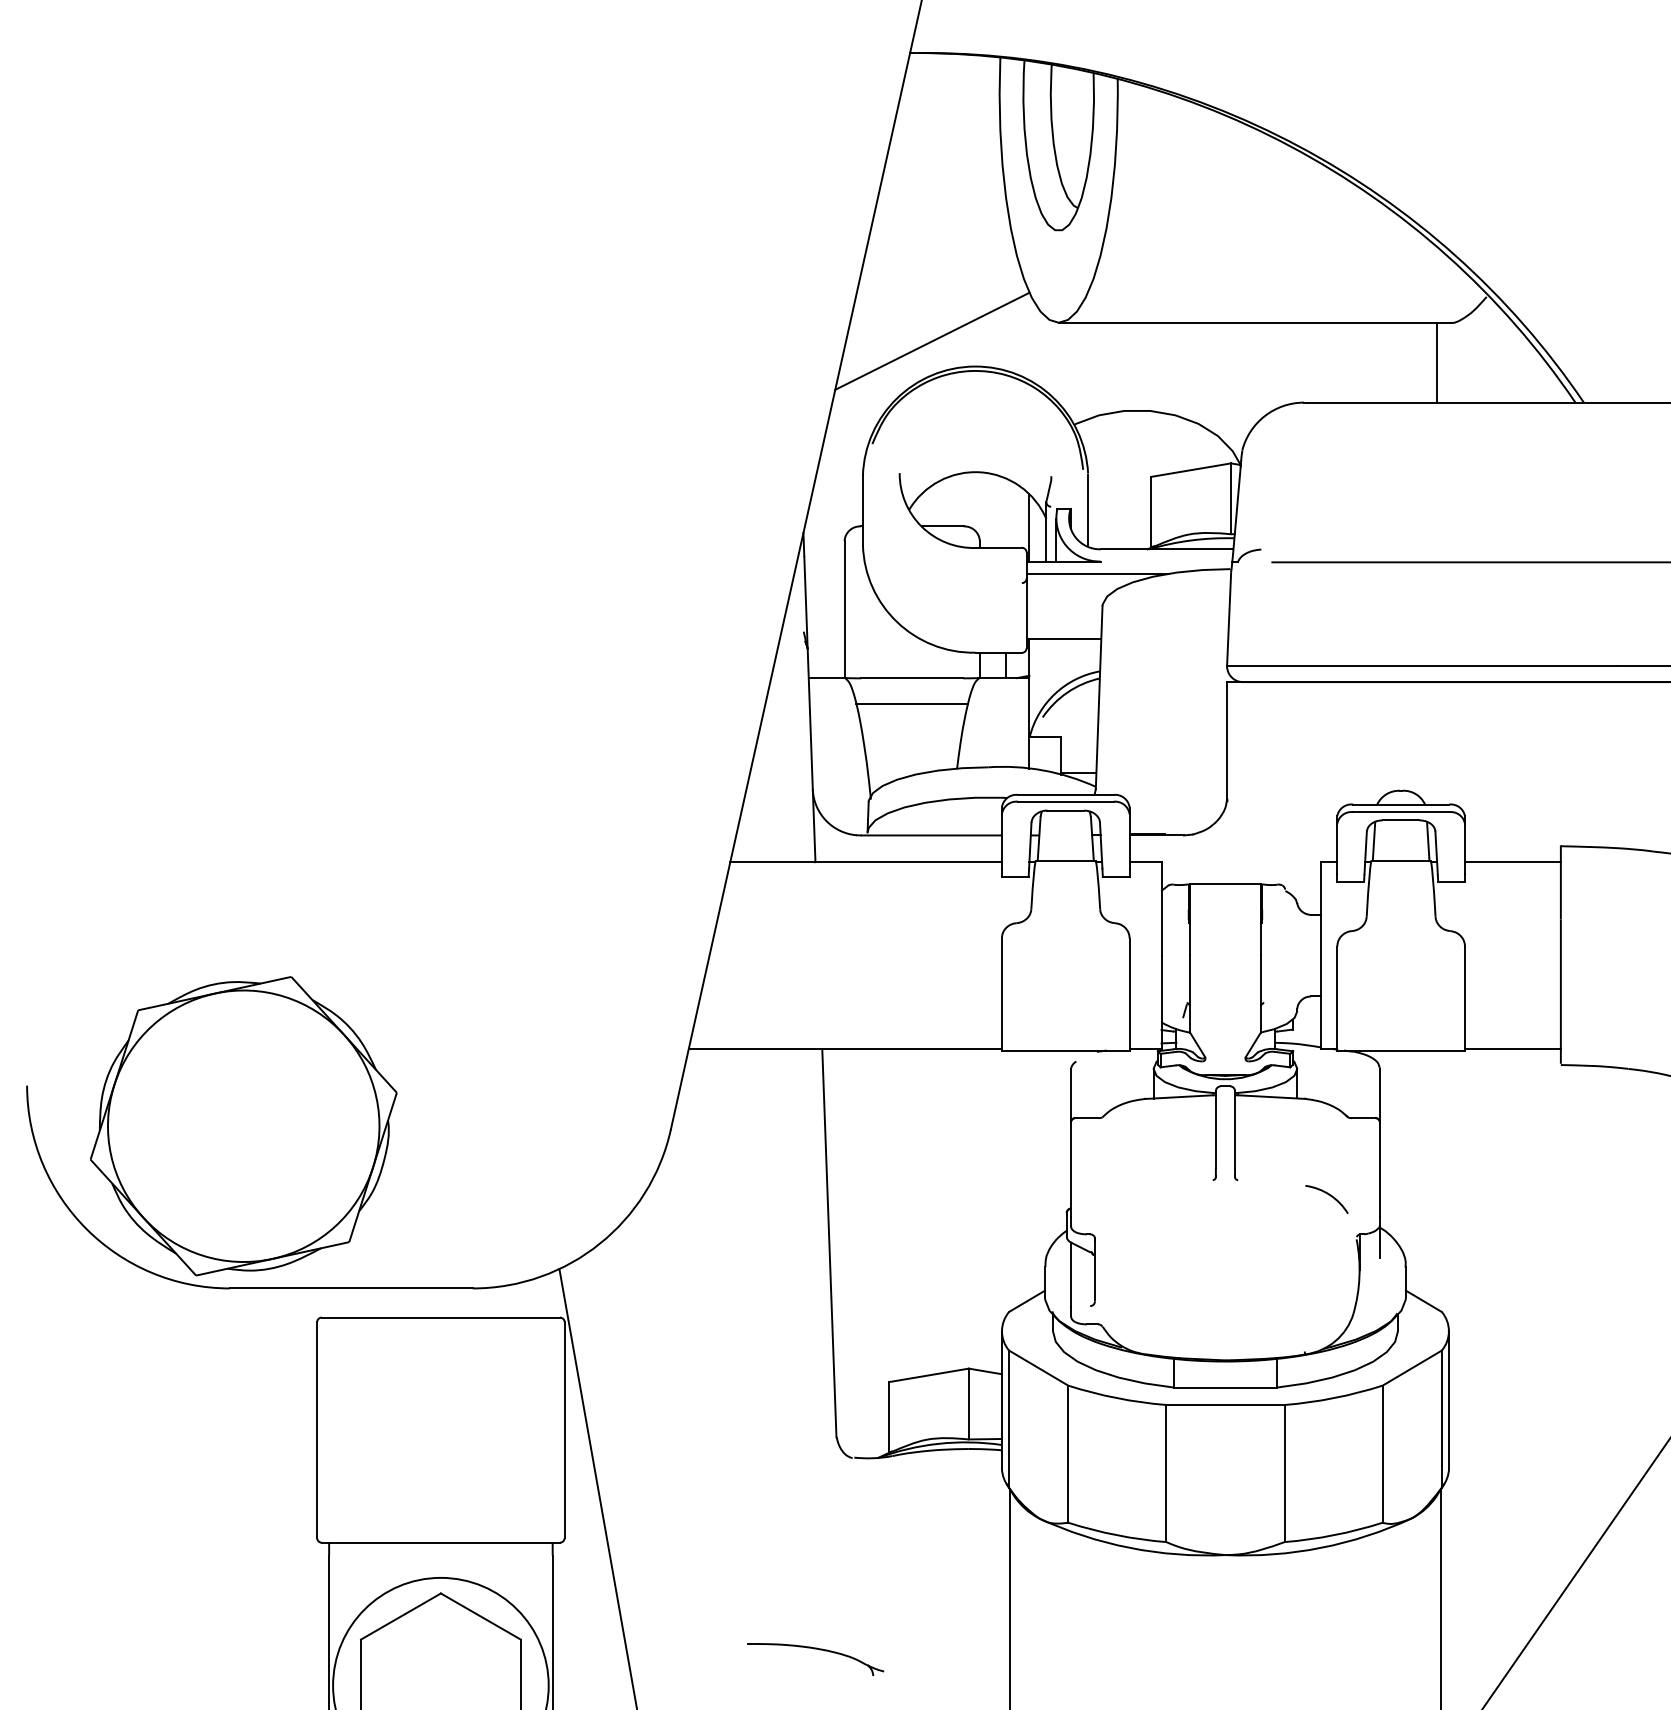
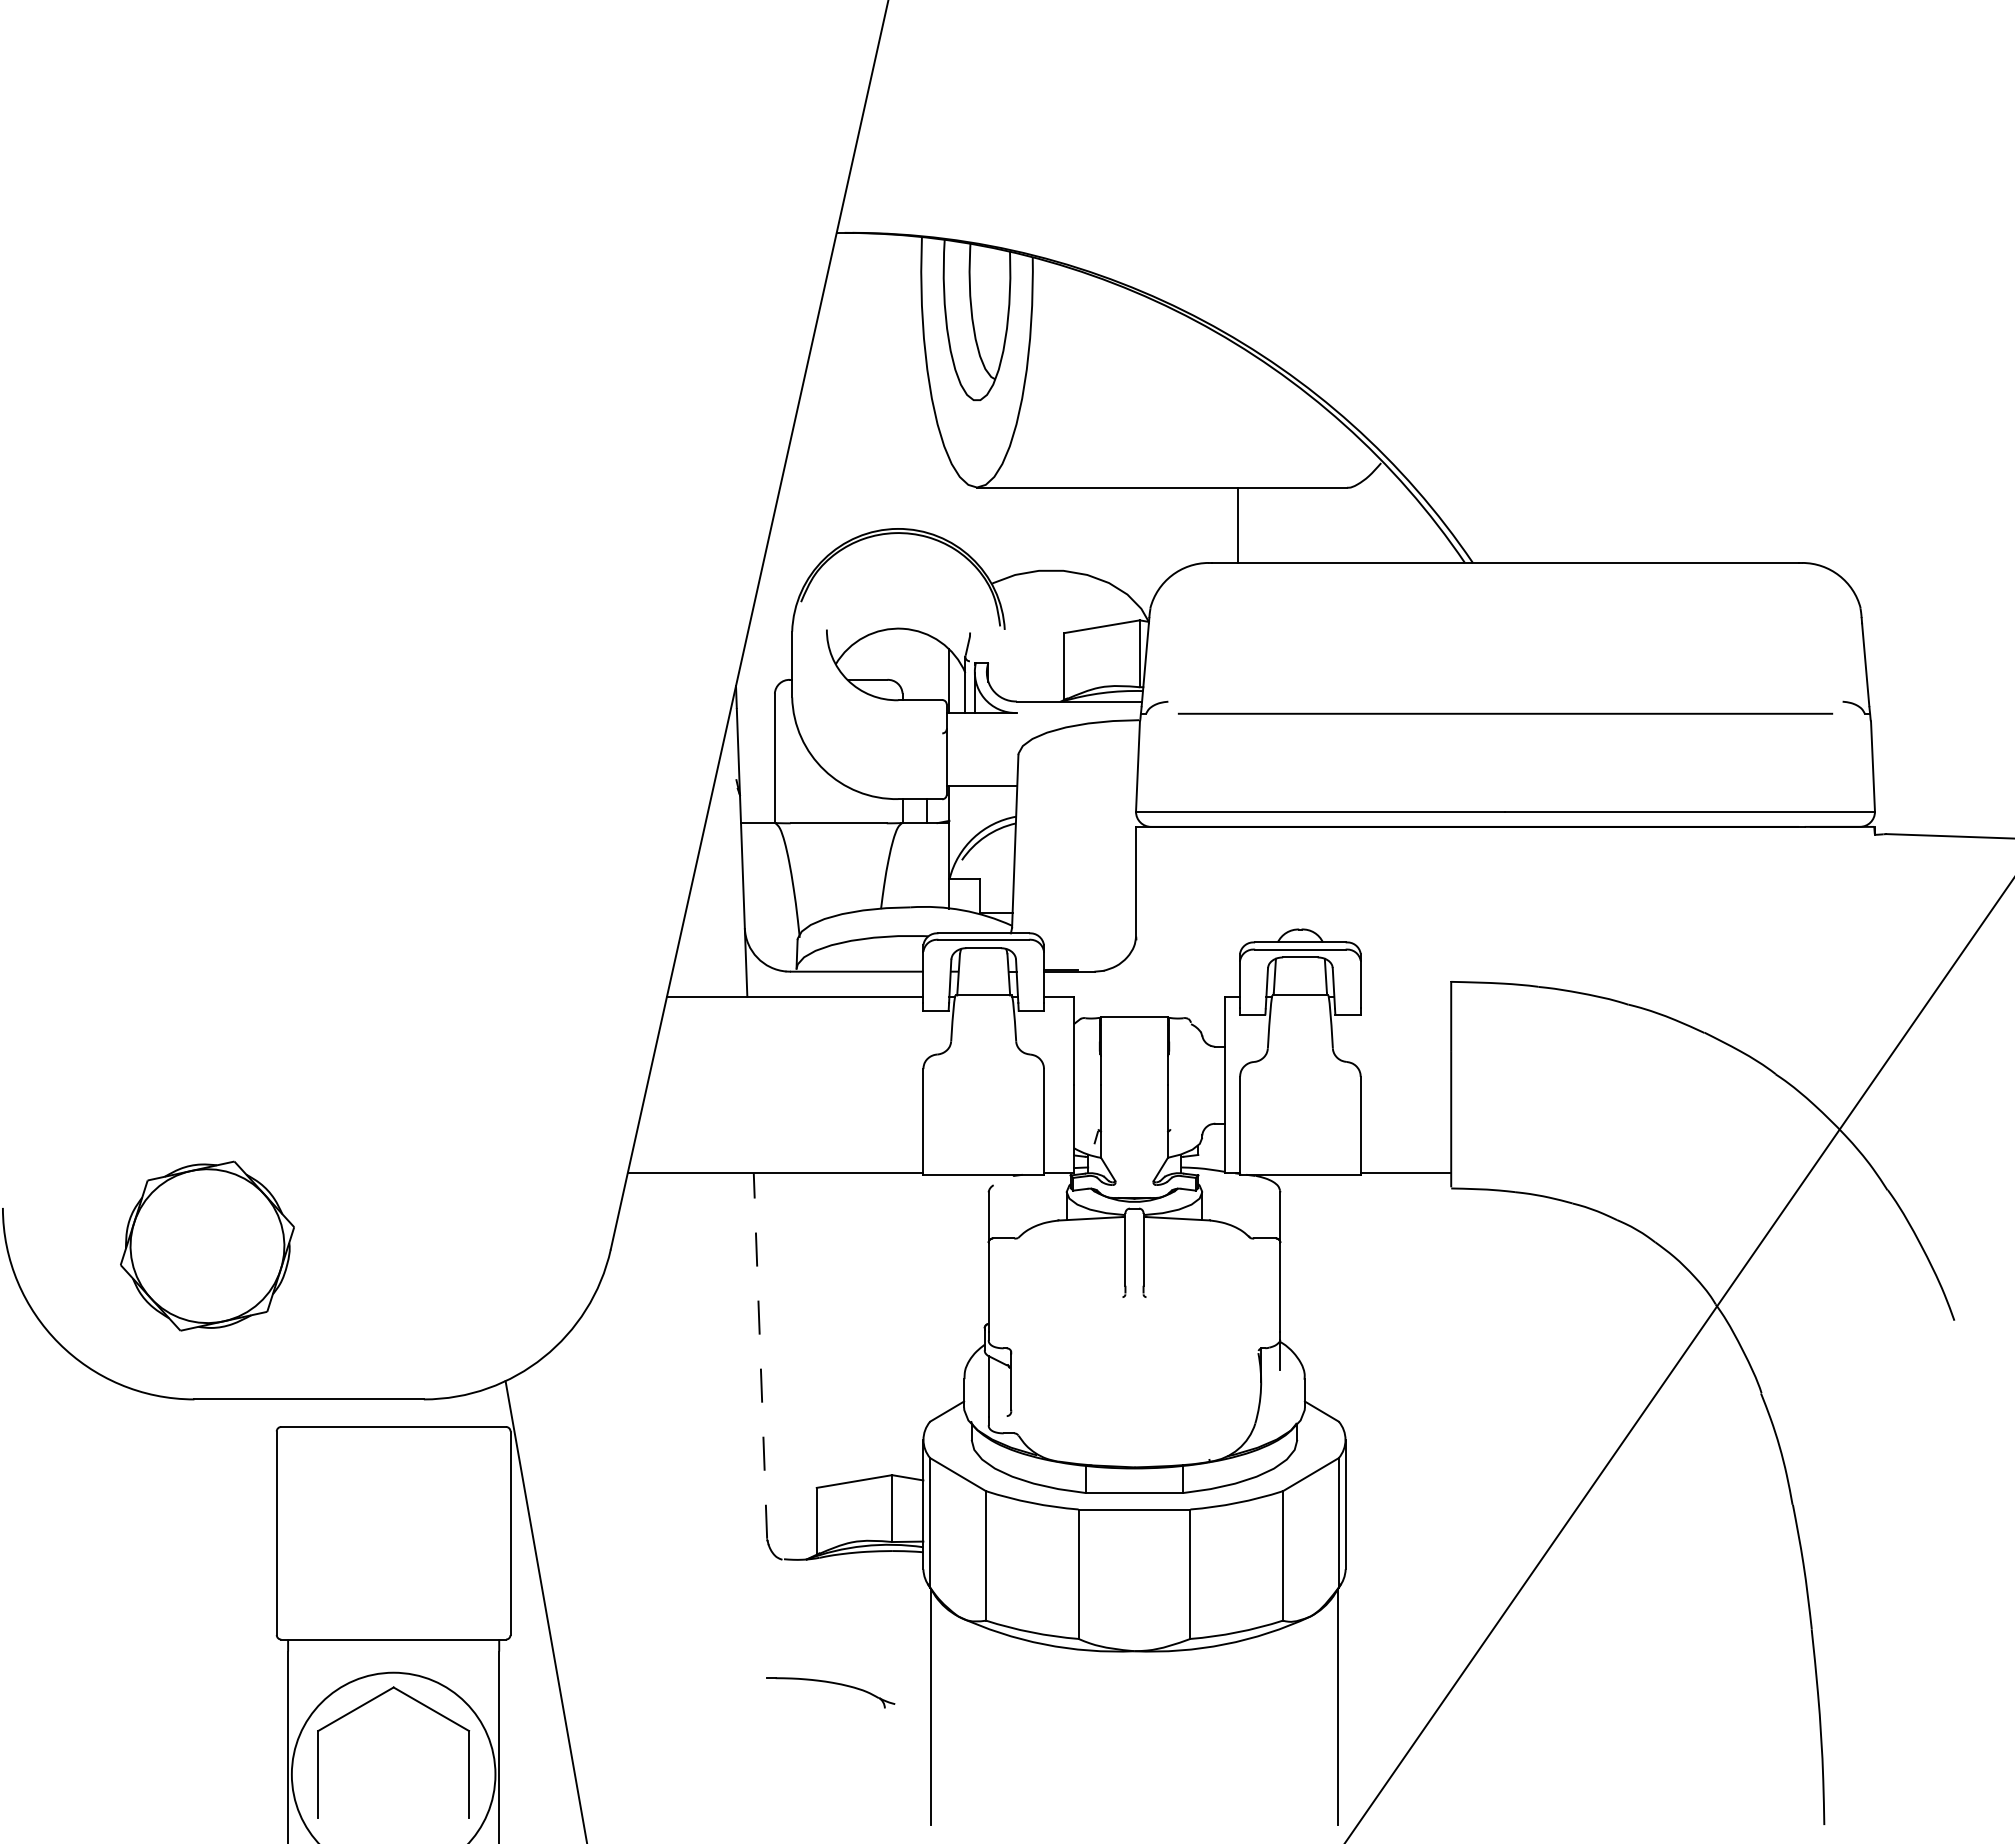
line: (932, 340) -> (857, 504), removed
line: (1437, 361) -> (1238, 524), moved
line: (1087, 510) -> (1004, 664), removed
line: (1097, 573) -> (1013, 724), removed
line: (911, 703) -> (838, 847), removed
line: (1512, 861) -> (1405, 996), removed
part: (243, 1125) -> (207, 1245), size x0.6
arc: (1328, 1195) -> (1231, 1311), removed
line: (829, 1242) -> (760, 1356), solid -> dashed
part: (815, 1649) -> (830, 1683), moved

